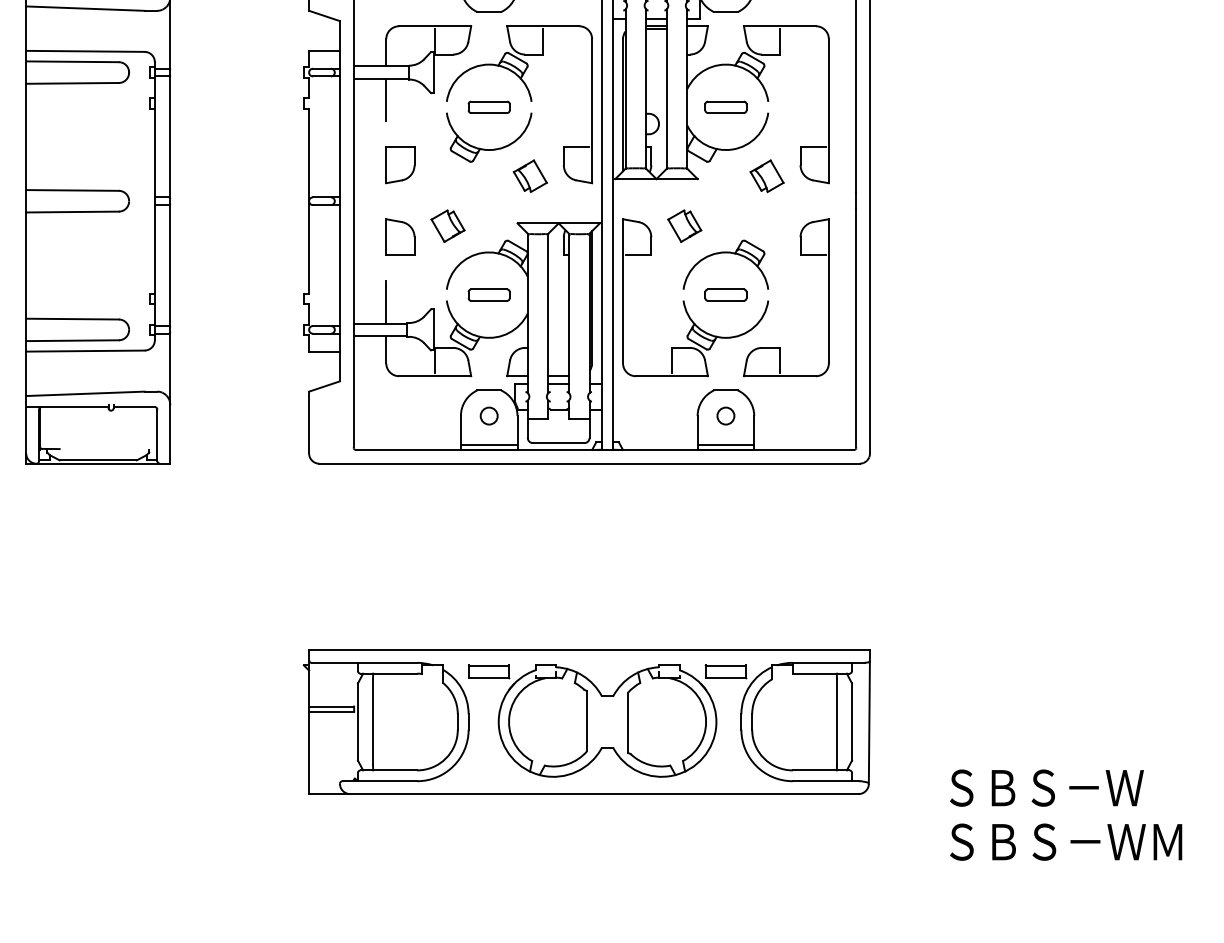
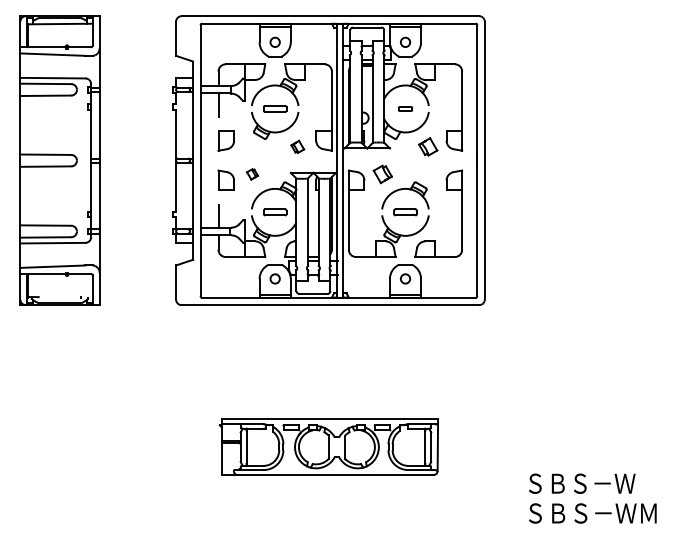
part: (725, 106) -> (405, 108), size x0.6
part: (529, 175) -> (297, 146), size x0.7
part: (447, 226) -> (252, 174), size x0.6
part: (586, 720) -> (328, 446), size x0.7

